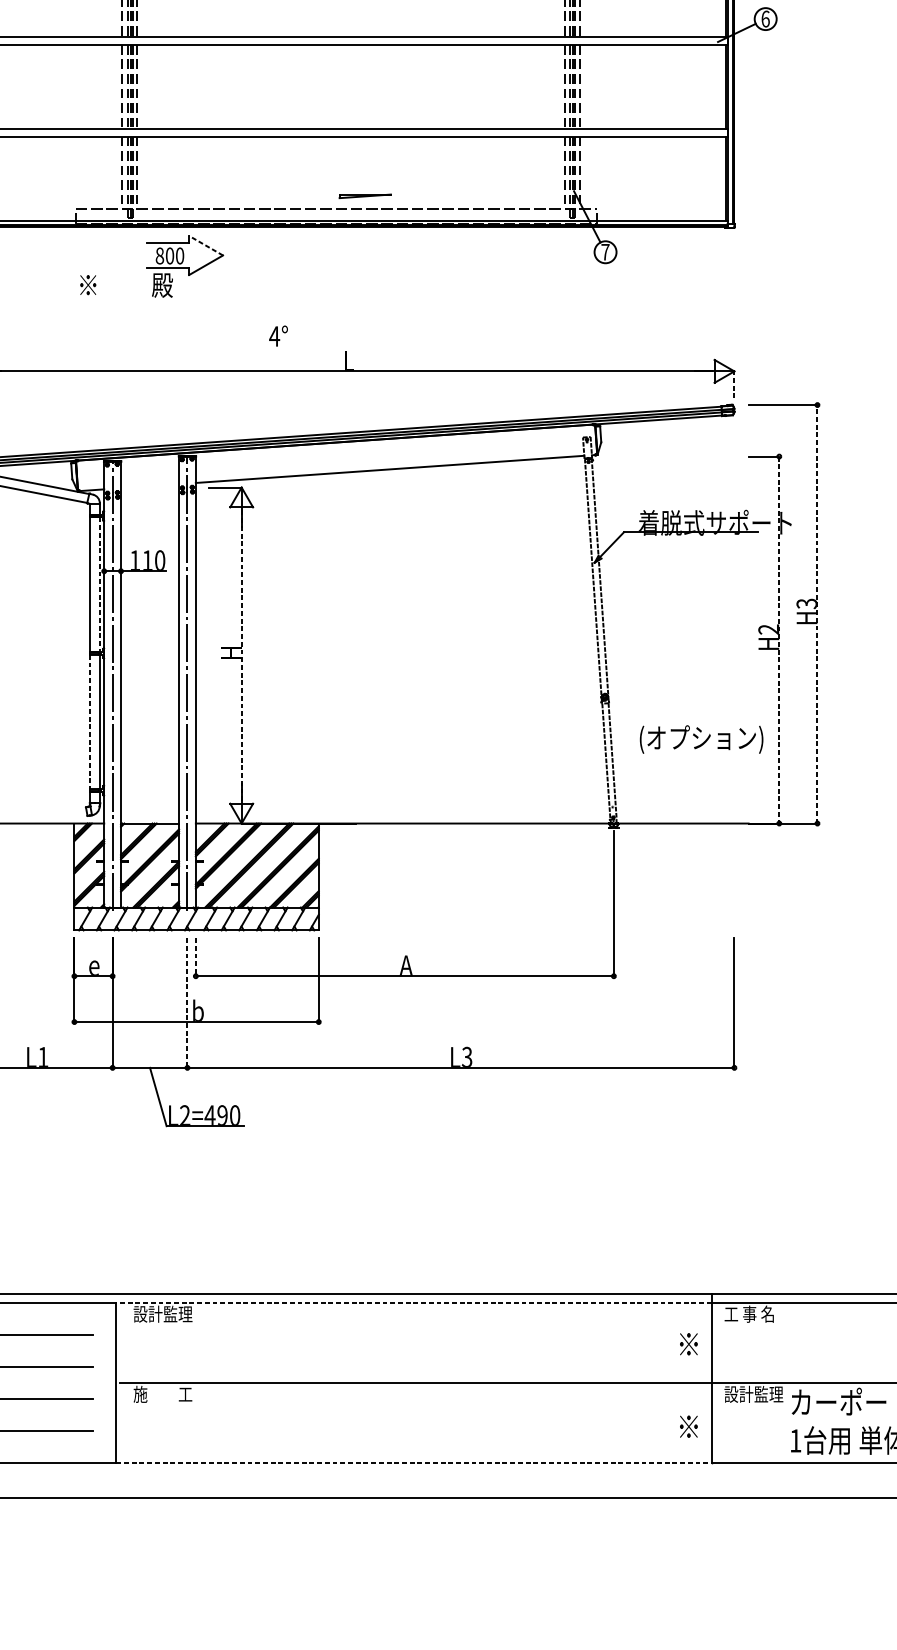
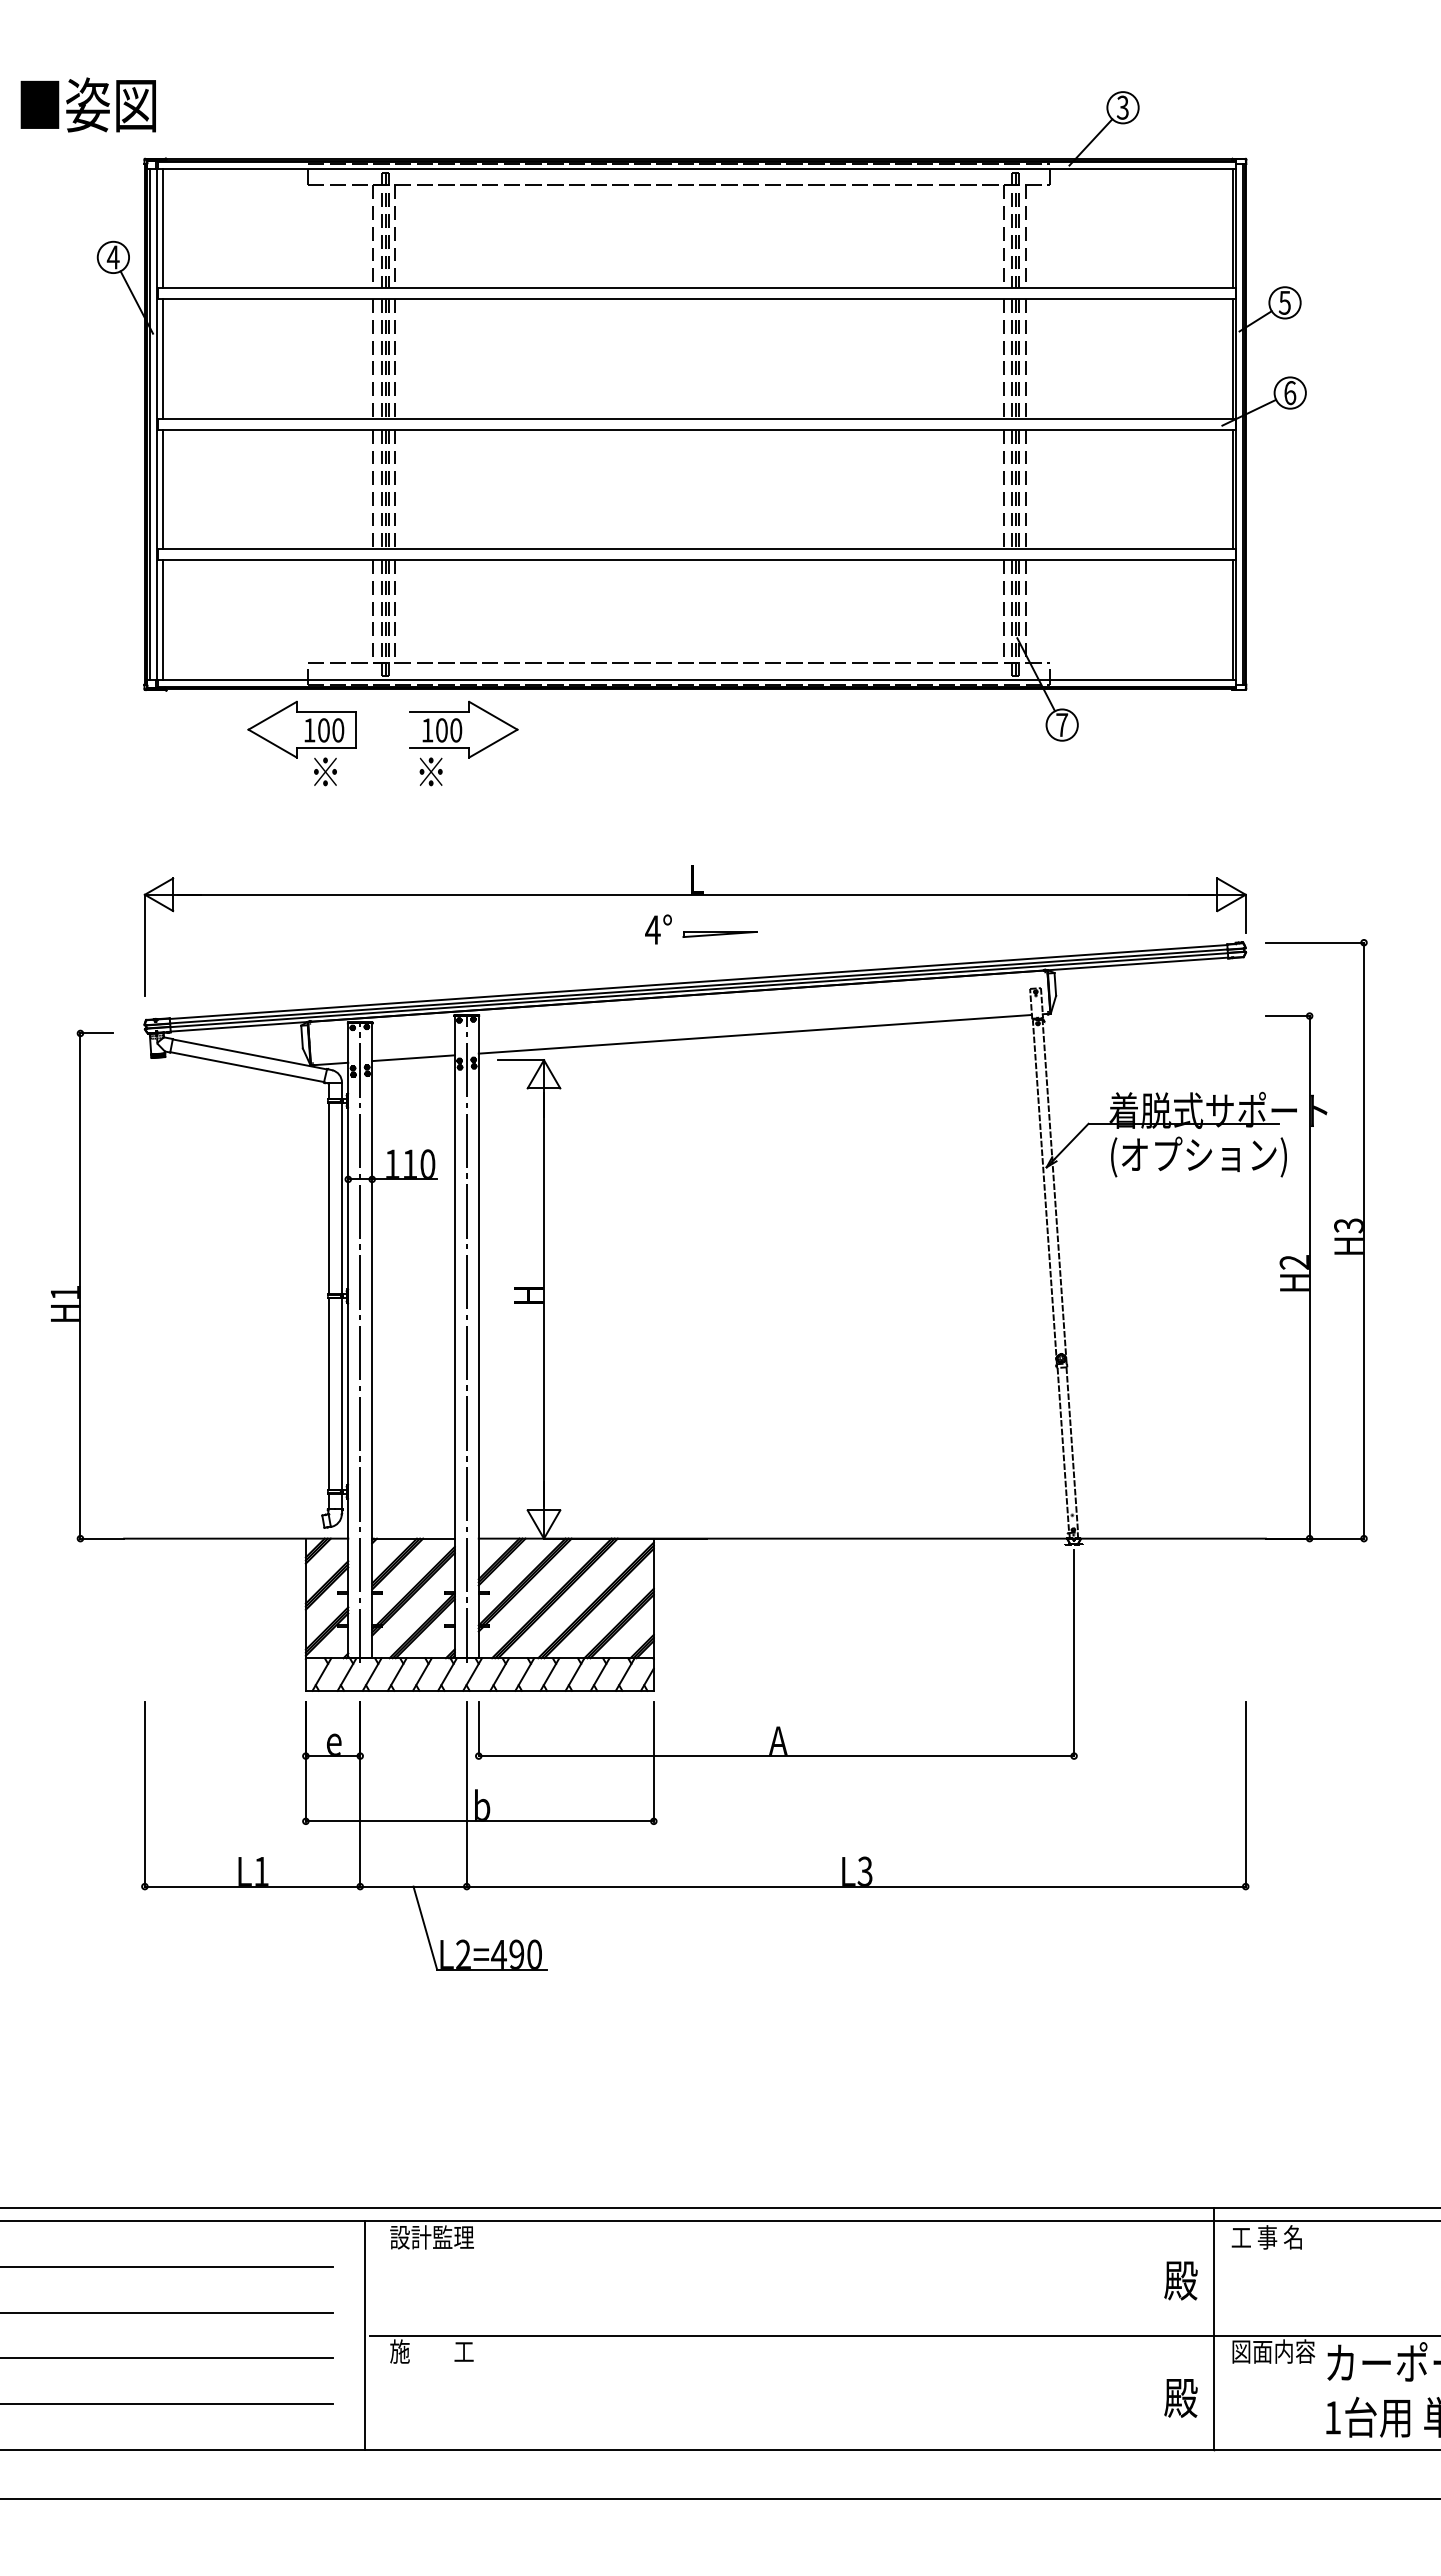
part: (364, 196) -> (719, 934), moved
line: (206, 245) -> (493, 715), dashed -> solid
part: (71, 255) -> (301, 729), added
text: (159, 256) -> (427, 730), 800 -> 100
text: (162, 285) -> (431, 772), 殿 -> ※
text: (278, 336) -> (658, 929), moved
line: (734, 384) -> (1245, 913), dashed -> solid
line: (150, 486) -> (413, 1058), added
line: (99, 584) -> (341, 1198), dashed -> solid
line: (817, 614) -> (1364, 1240), dashed -> solid
line: (779, 640) -> (1309, 1277), dashed -> solid
line: (242, 655) -> (544, 1299), dashed -> solid
line: (90, 722) -> (328, 1394), dashed -> solid
text: (701, 739) -> (1198, 1156), moved
line: (195, 957) -> (478, 1729), dashed -> solid
line: (187, 1003) -> (466, 1794), dashed -> solid
line: (413, 1303) -> (788, 2221), dashed -> solid
text: (688, 1344) -> (1180, 2280), ※ -> 殿
text: (753, 1394) -> (1273, 2351), 設計監理 -> 図面内容
text: (688, 1427) -> (1180, 2398), ※ -> 殿
line: (414, 1463) -> (789, 2449), dashed -> solid

